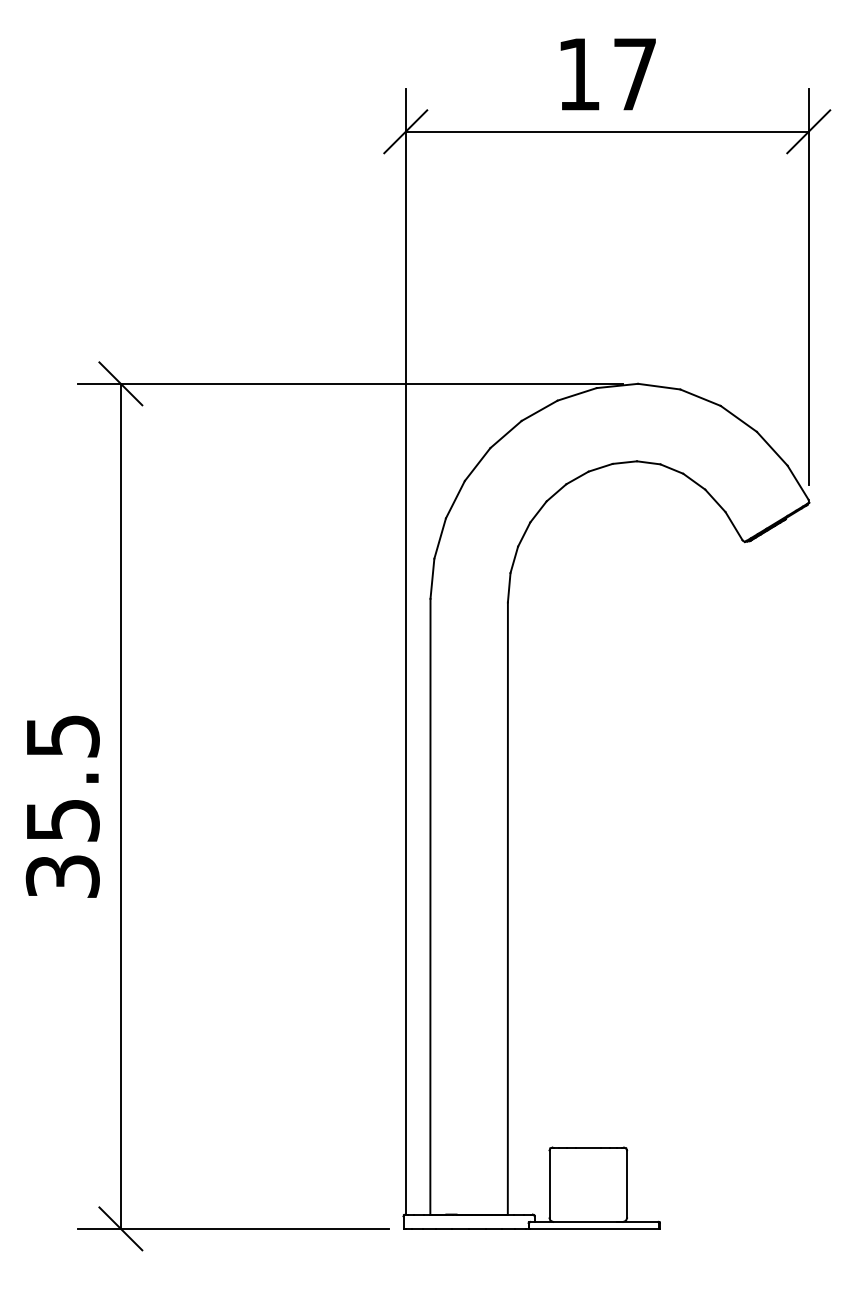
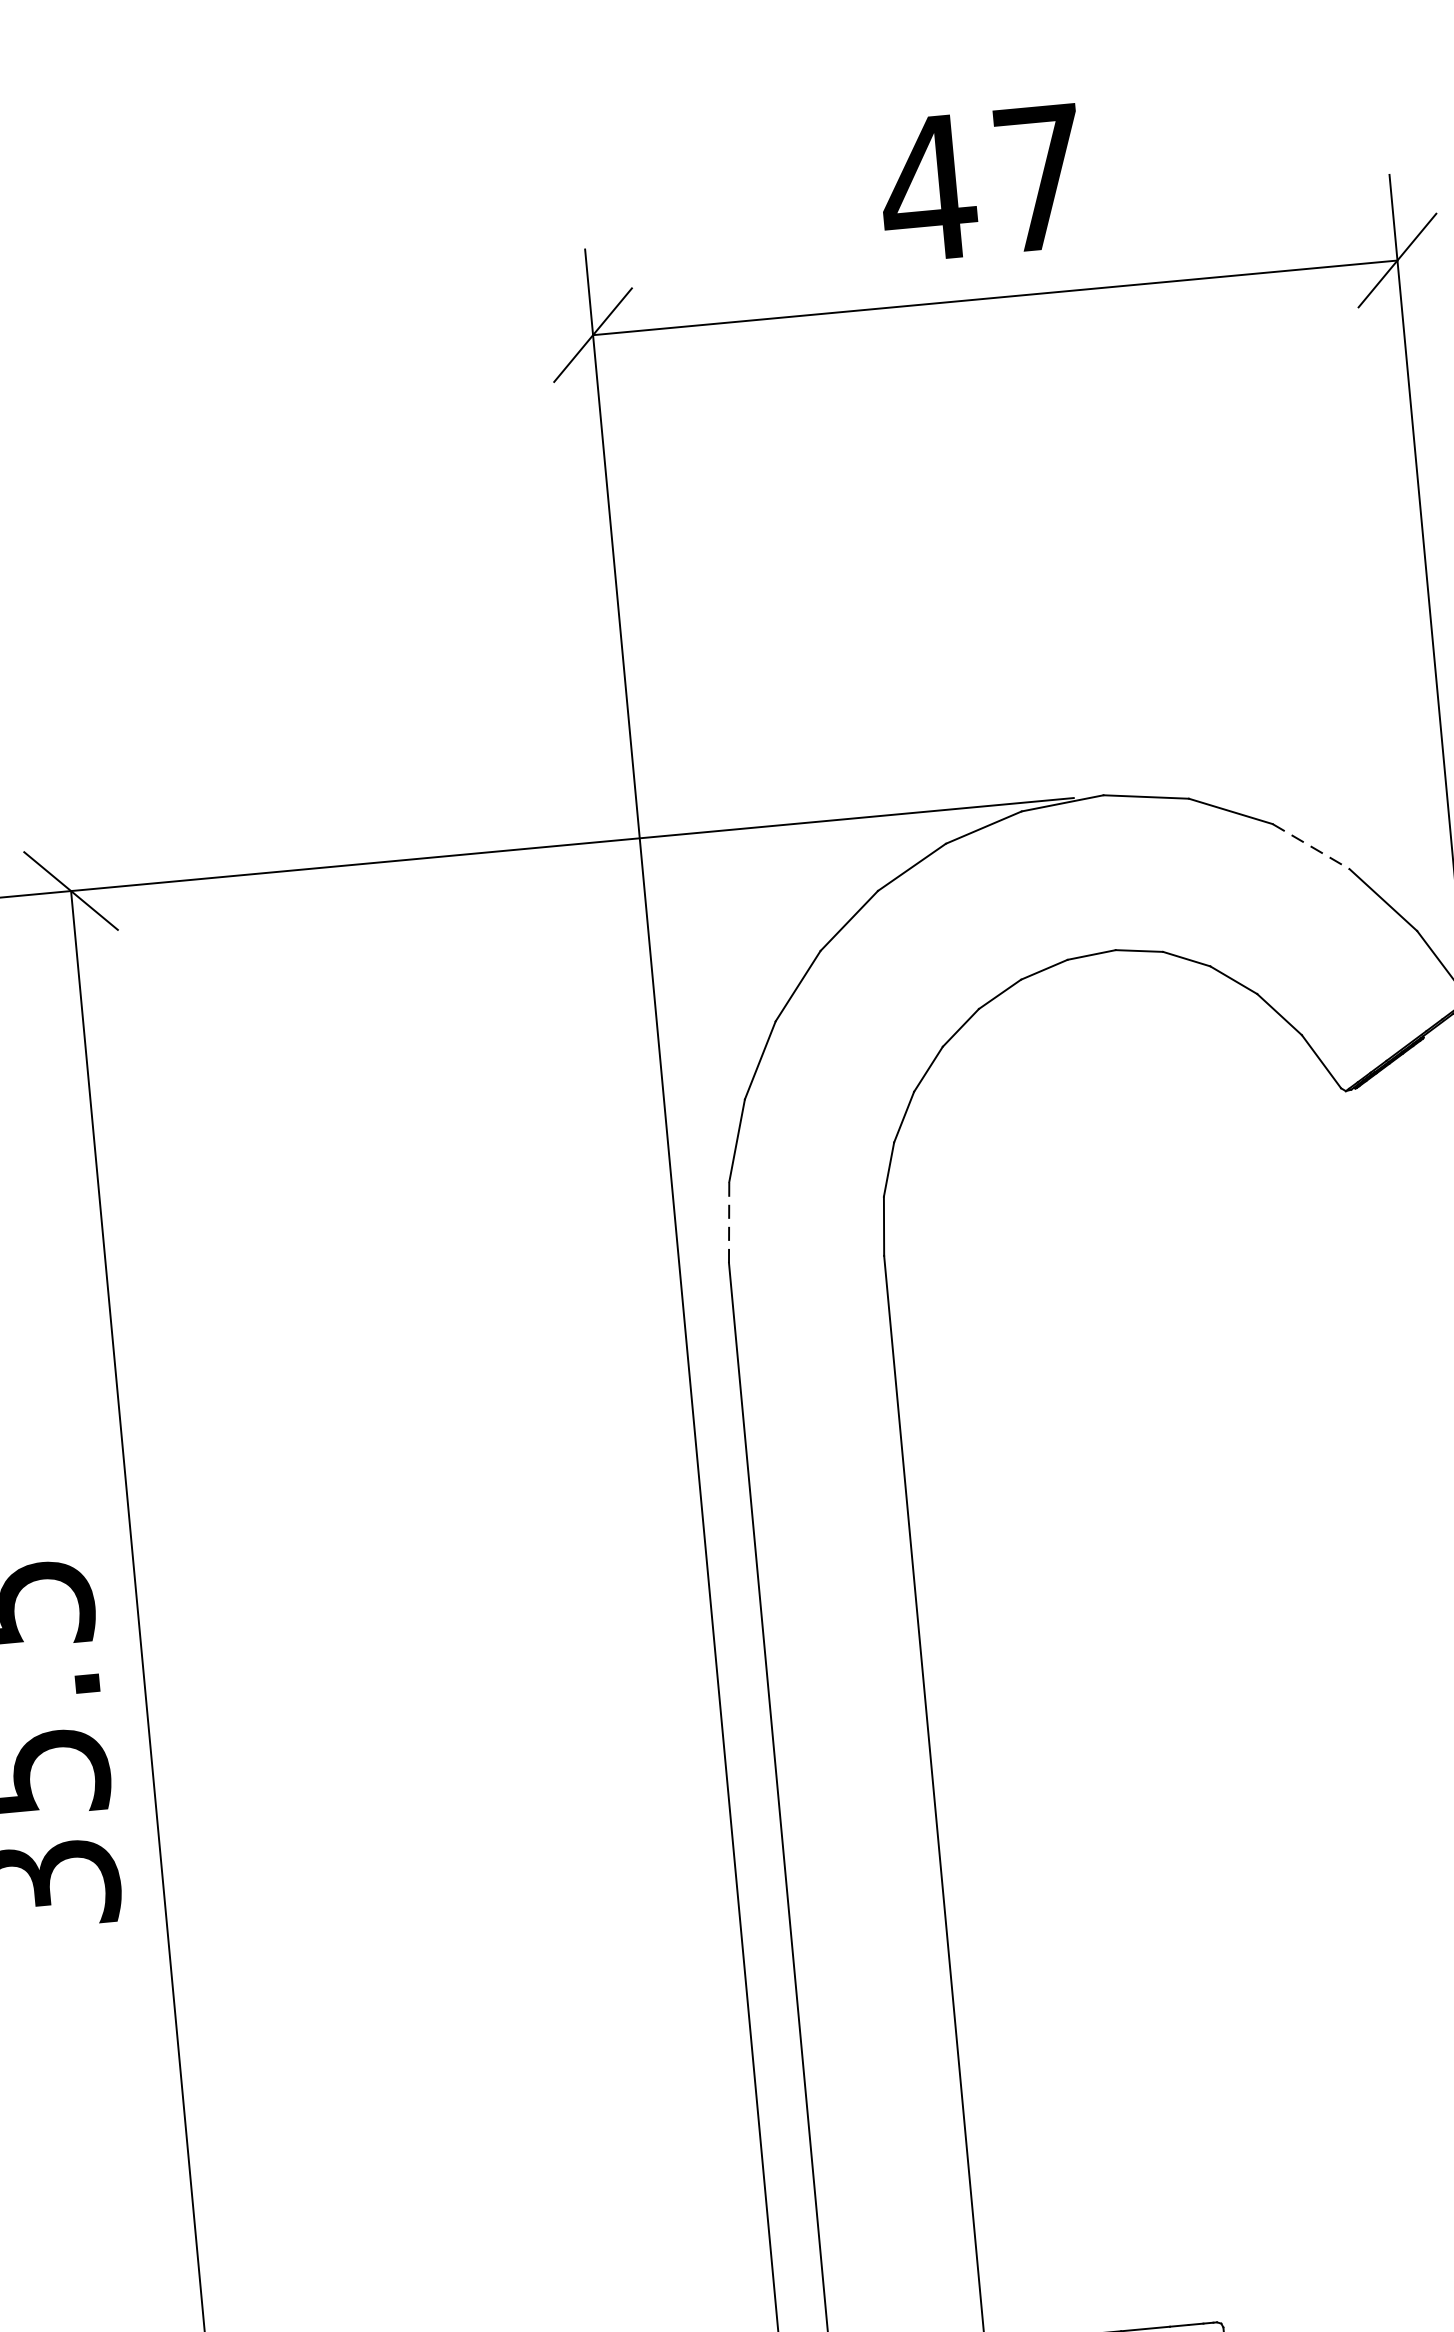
text: (578, 74) -> (927, 188), 17 -> 47
line: (739, 419) -> (1312, 847), solid -> dashed
line: (432, 578) -> (729, 1221), solid -> dashed

